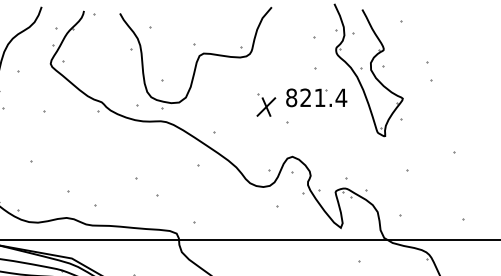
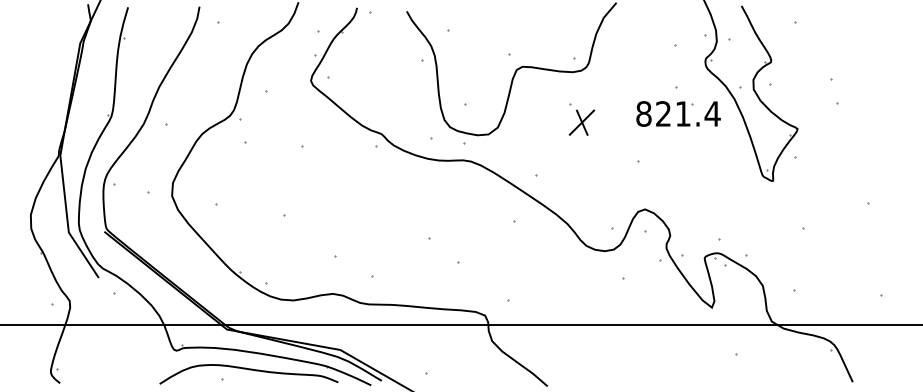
part: (316, 97) -> (678, 113), moved
part: (266, 104) -> (581, 119), moved

